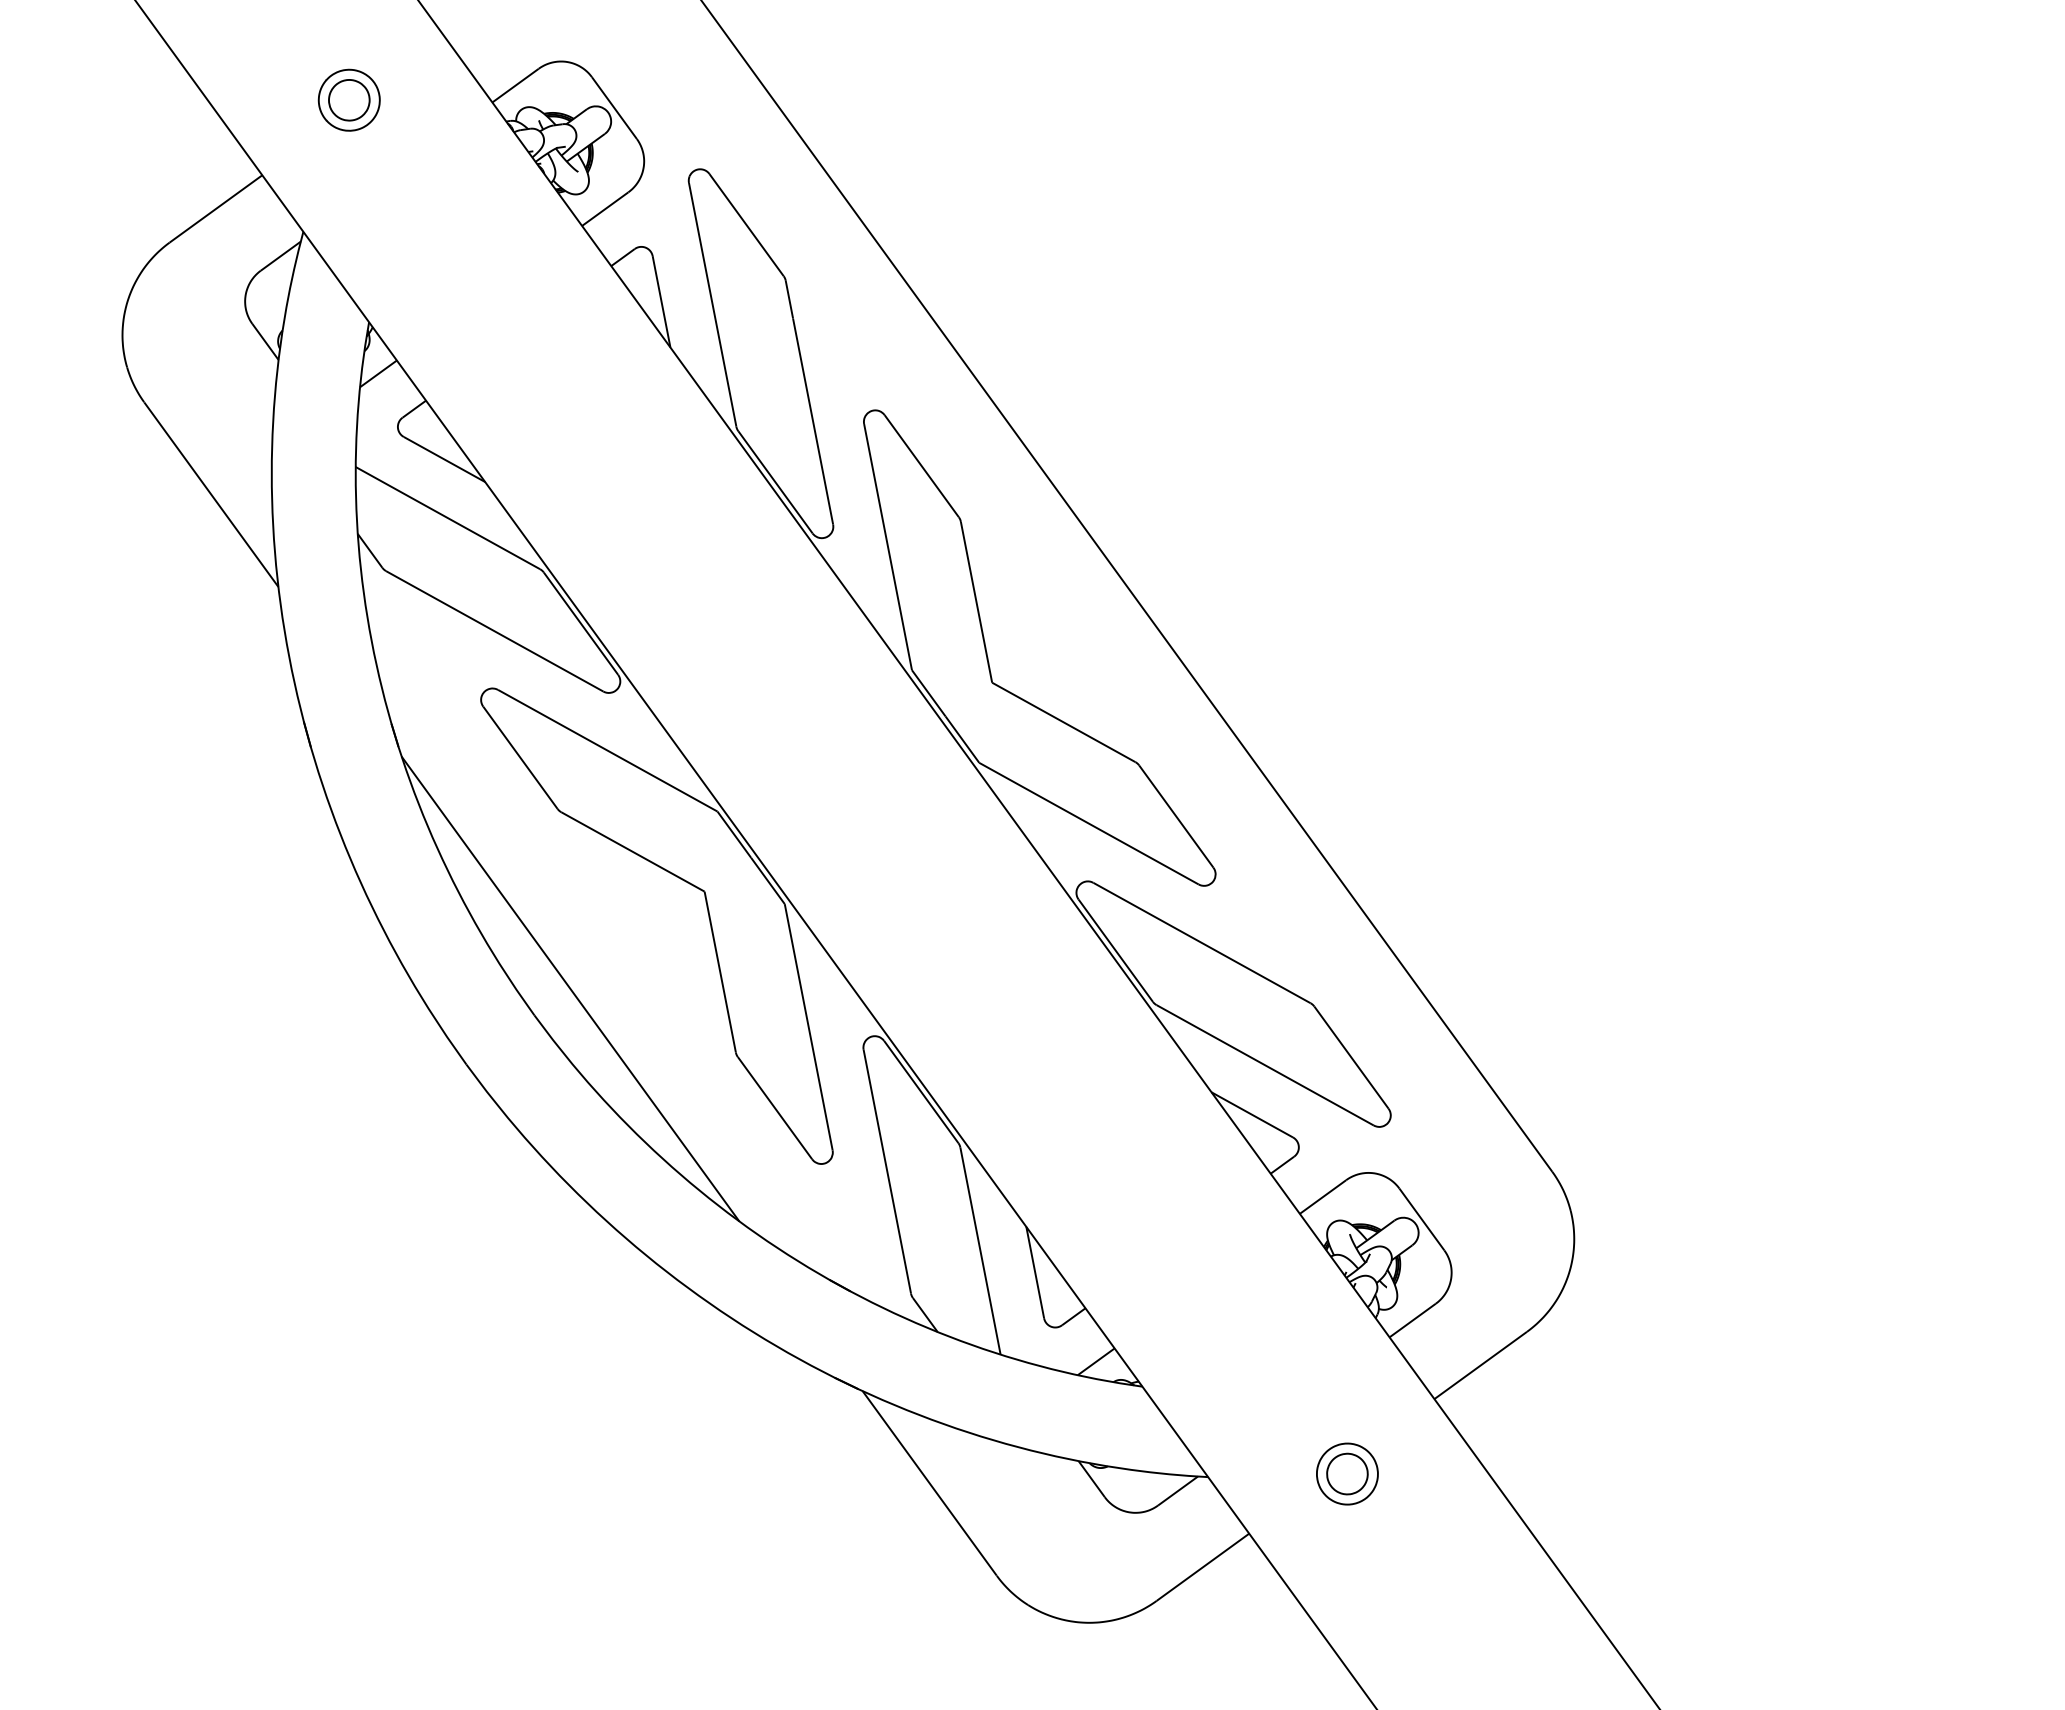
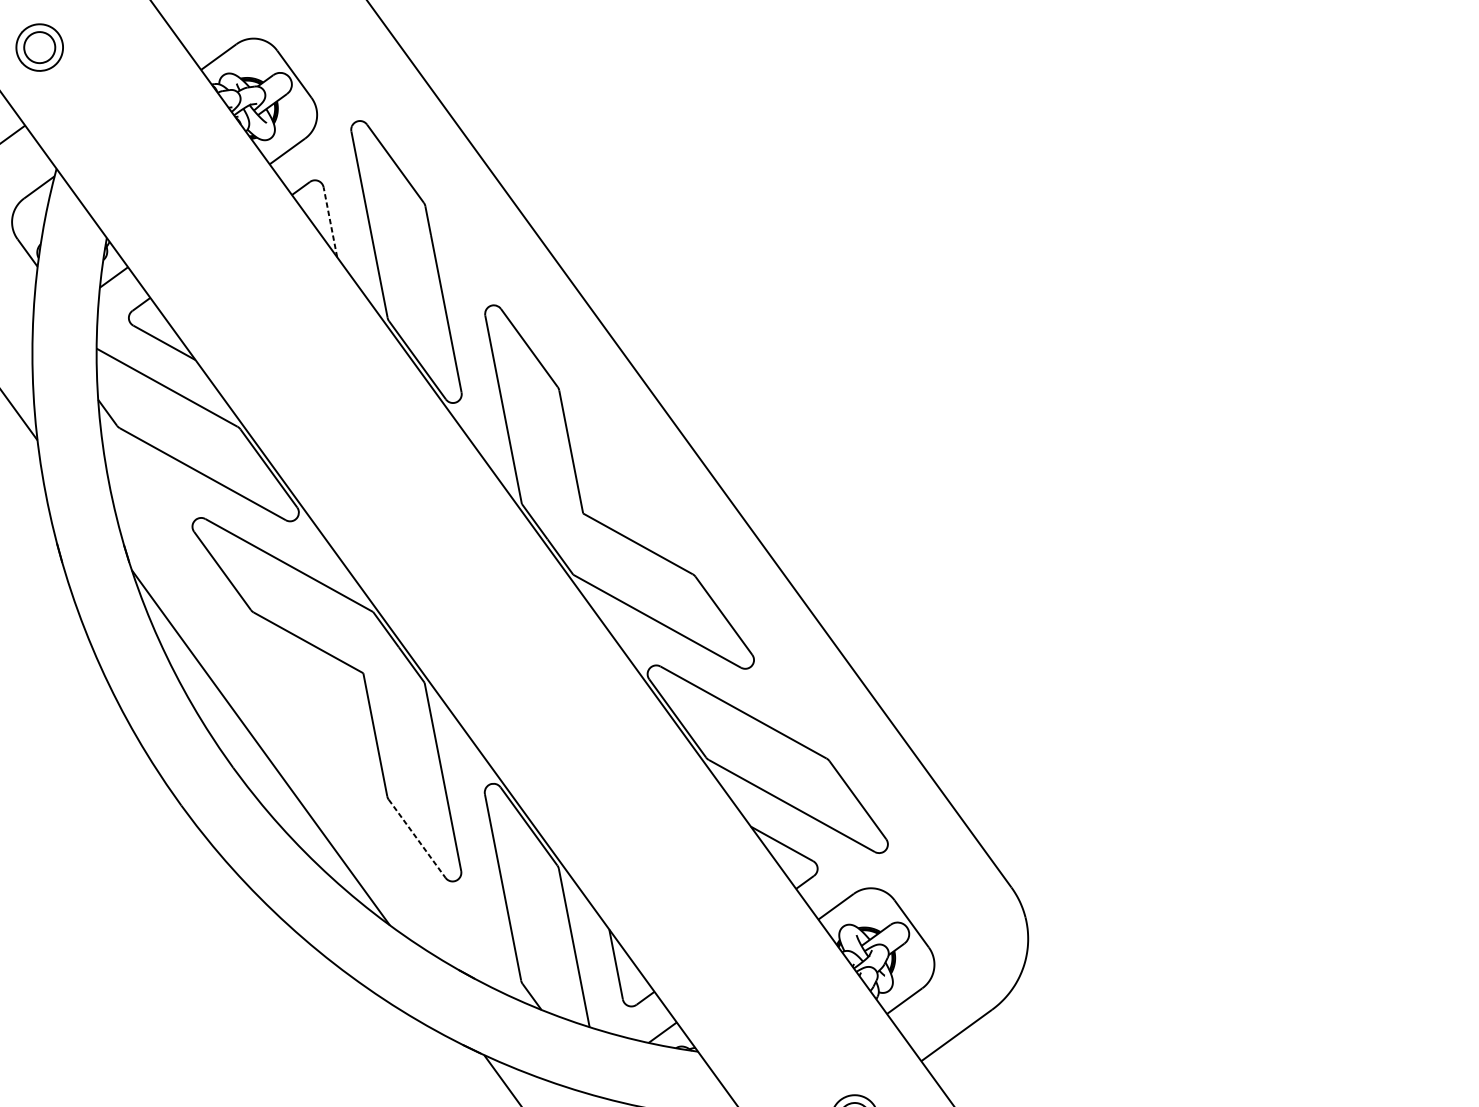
part: (348, 99) -> (39, 47), moved
line: (661, 301) -> (330, 222), solid -> dashed
line: (775, 1108) -> (417, 839), solid -> dashed

